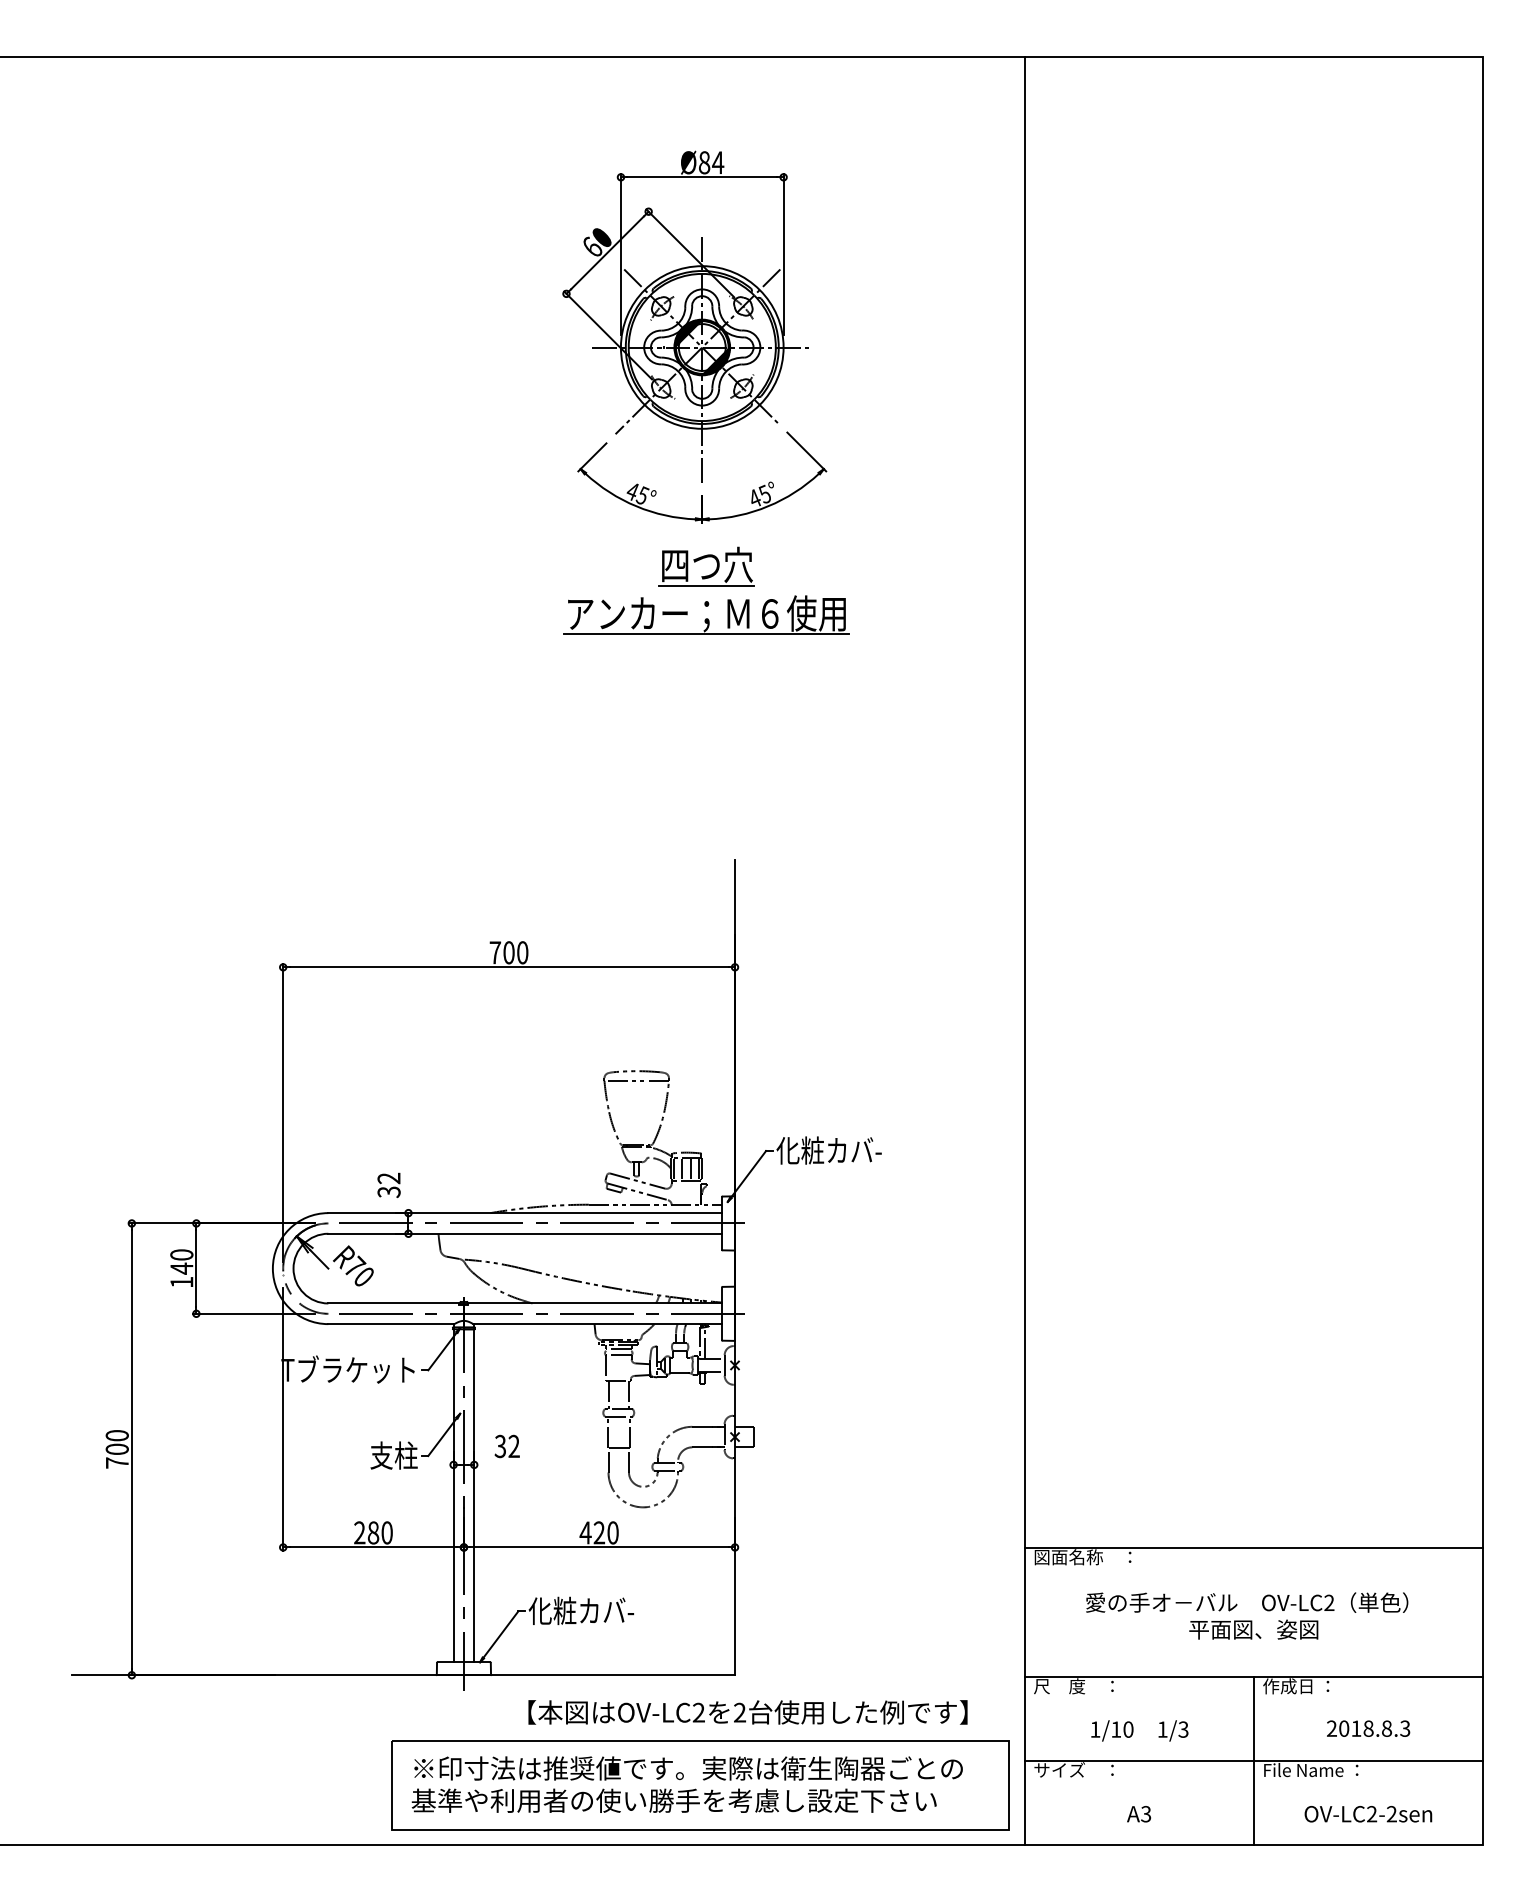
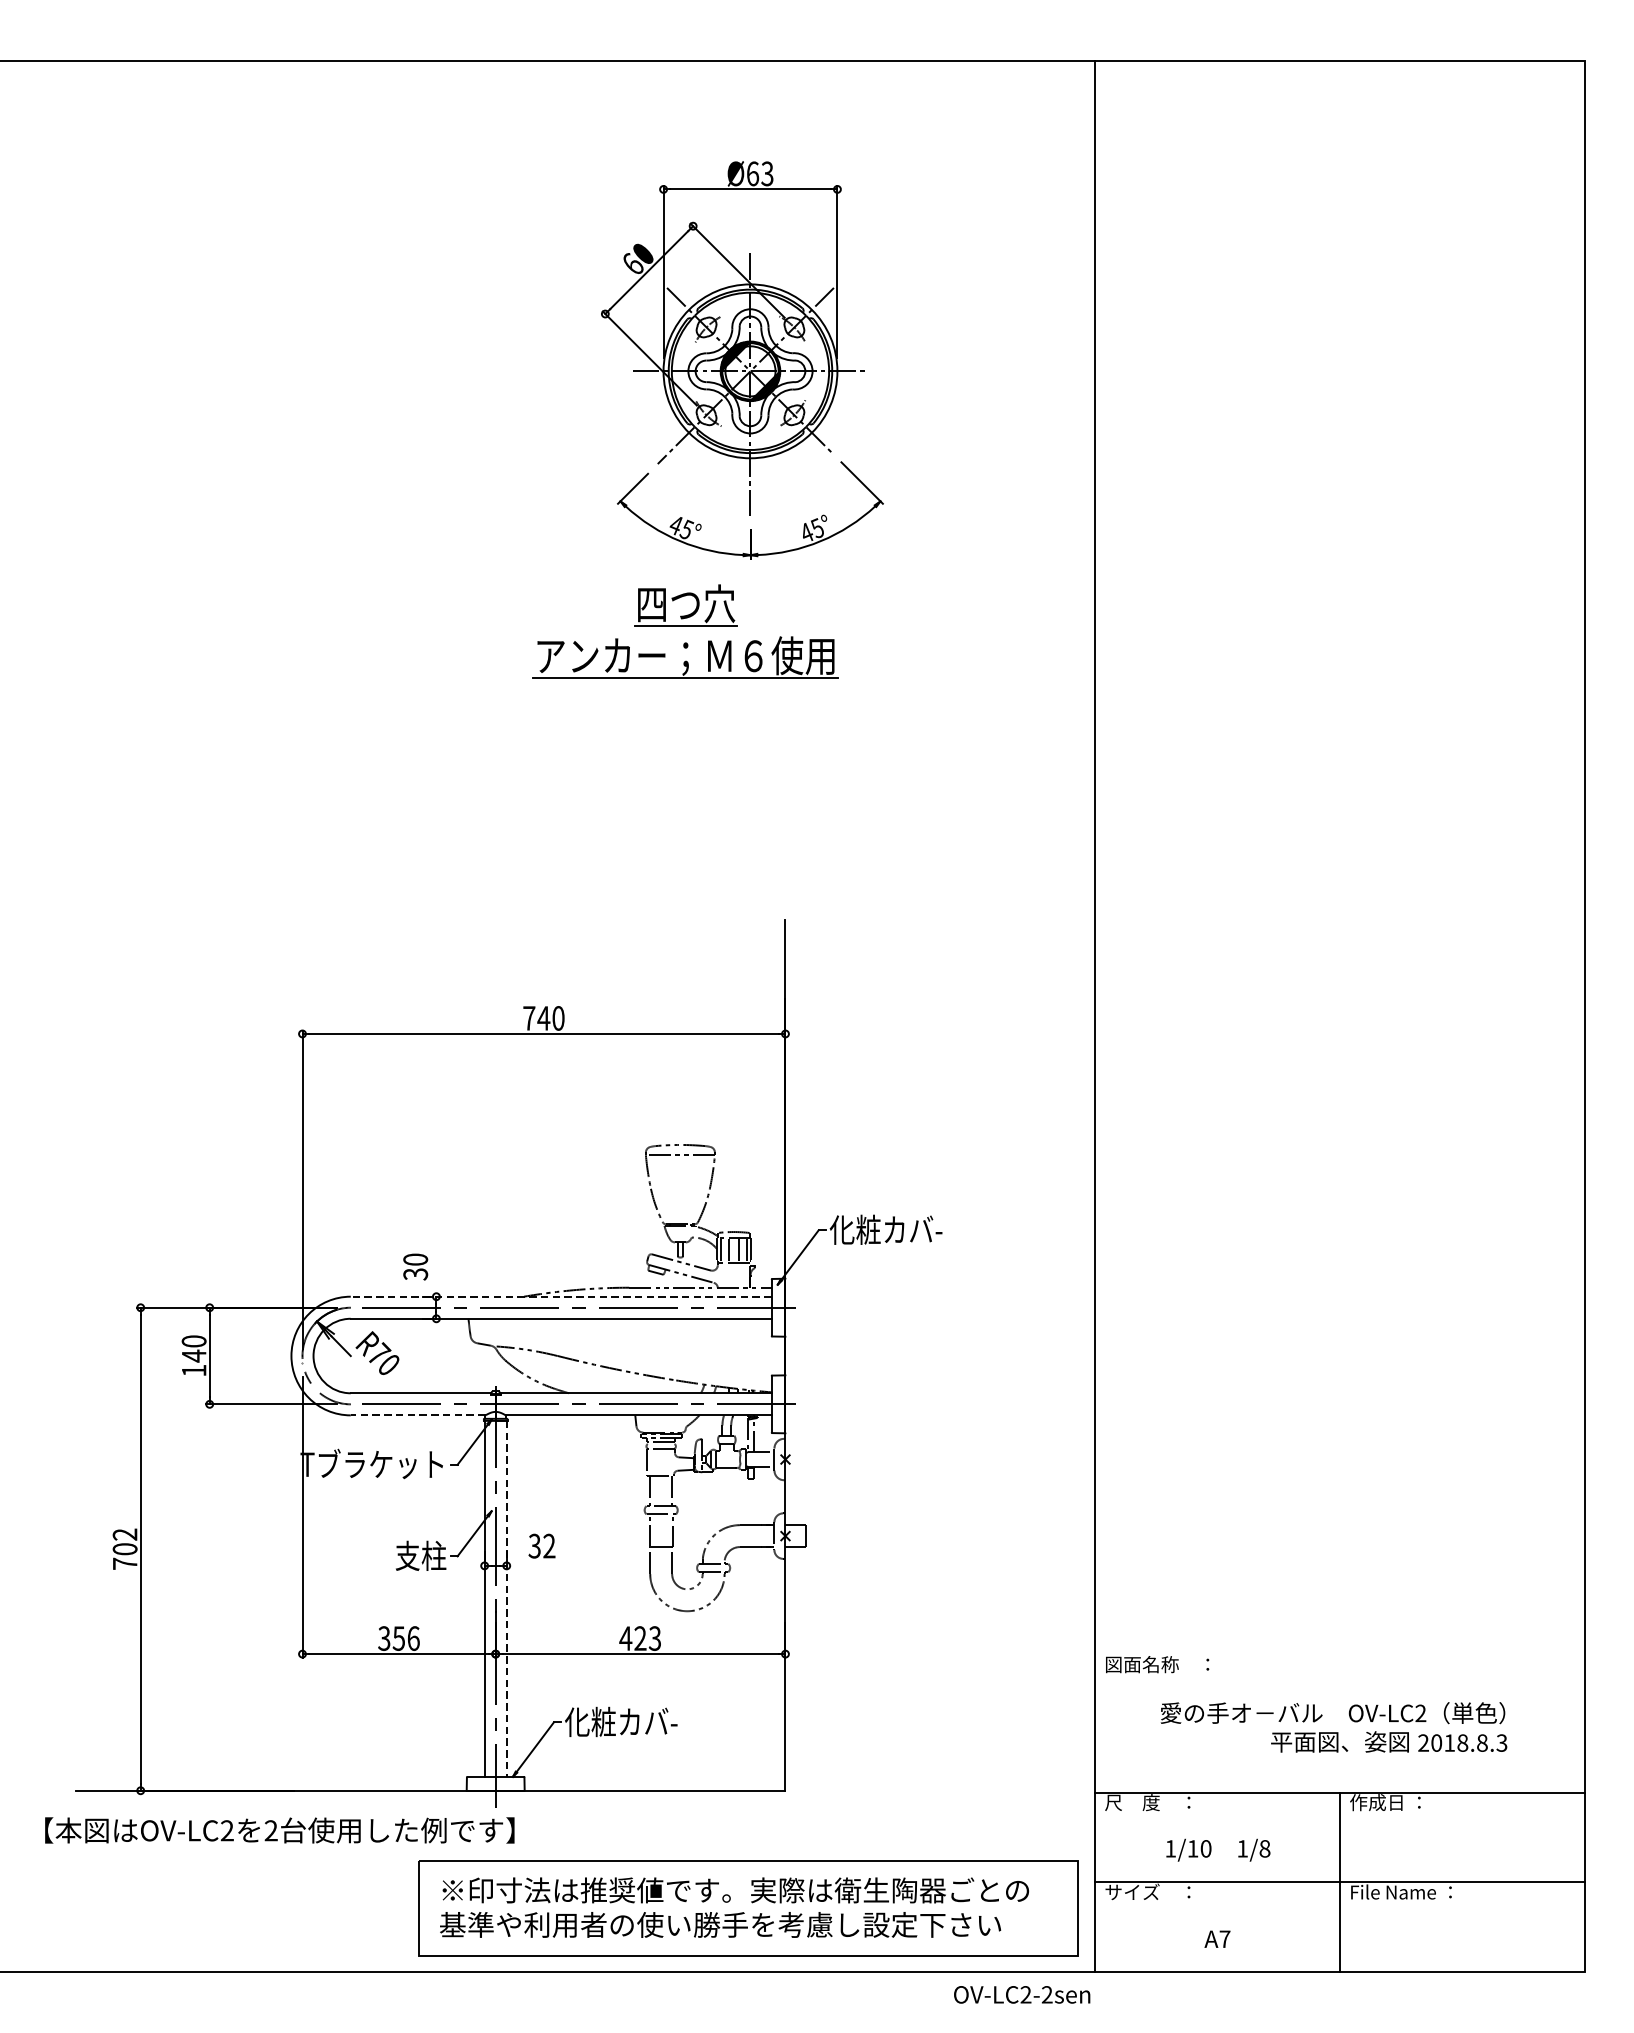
text: (711, 162) -> (760, 173), Ø84 -> Ø63
part: (706, 590) -> (685, 631), moved
text: (508, 952) -> (543, 1018), 700 -> 740
text: (388, 1178) -> (415, 1259), 32 -> 30
line: (525, 1213) -> (561, 1297), solid -> dashed
line: (390, 1324) -> (417, 1415), solid -> dashed
text: (116, 1435) -> (124, 1534), 700 -> 702
line: (474, 1495) -> (506, 1598), solid -> dashed
text: (373, 1532) -> (399, 1638), 280 -> 356
text: (612, 1532) -> (654, 1638), 420 -> 423
line: (1254, 1548) -> (1340, 1655), removed
text: (747, 1712) -> (279, 1830), moved
text: (1368, 1728) -> (1462, 1742), moved
text: (1183, 1729) -> (1264, 1848), 1/3 -> 1/8
text: (1146, 1814) -> (1225, 1939), A3 -> A7
text: (1368, 1814) -> (1022, 1995), moved

